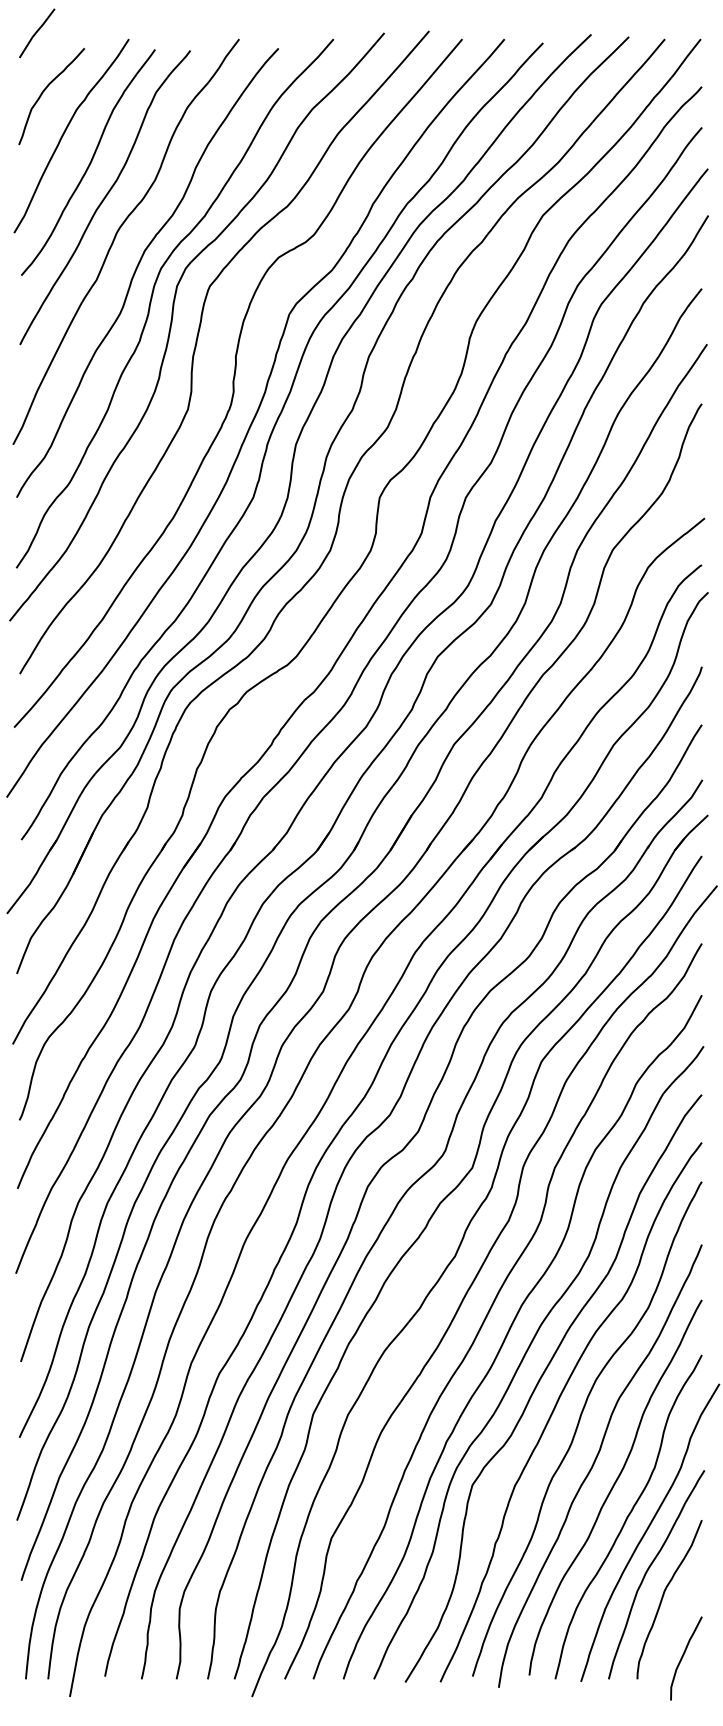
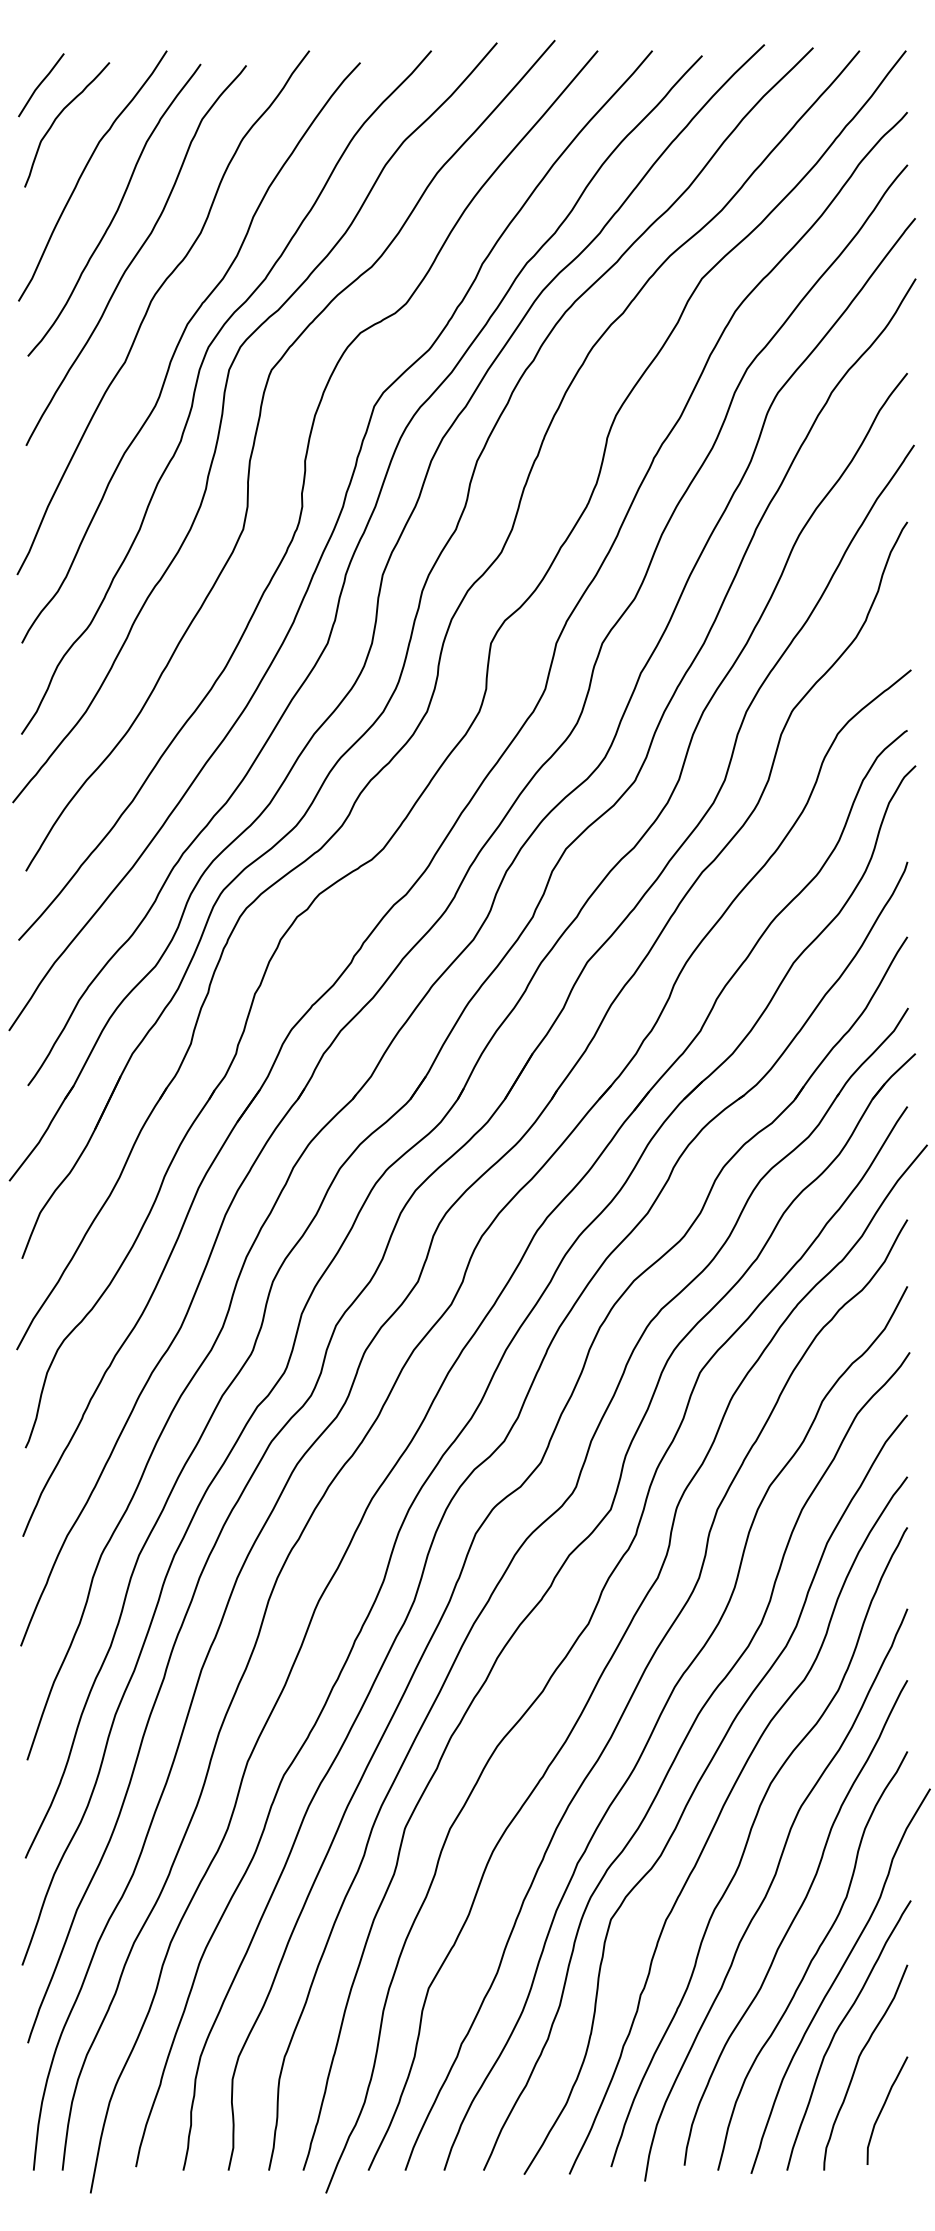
line: (37, 32) -> (41, 84), moved
curve: (683, 1656) -> (883, 2108), moved

